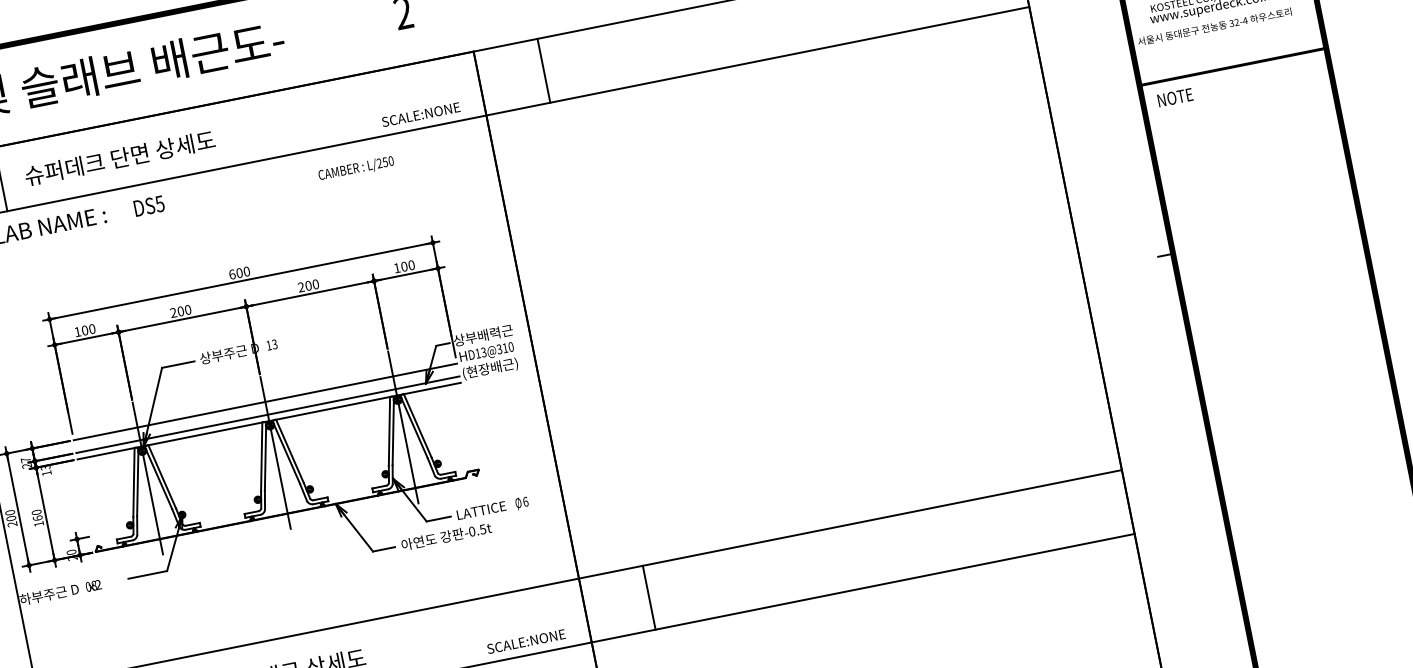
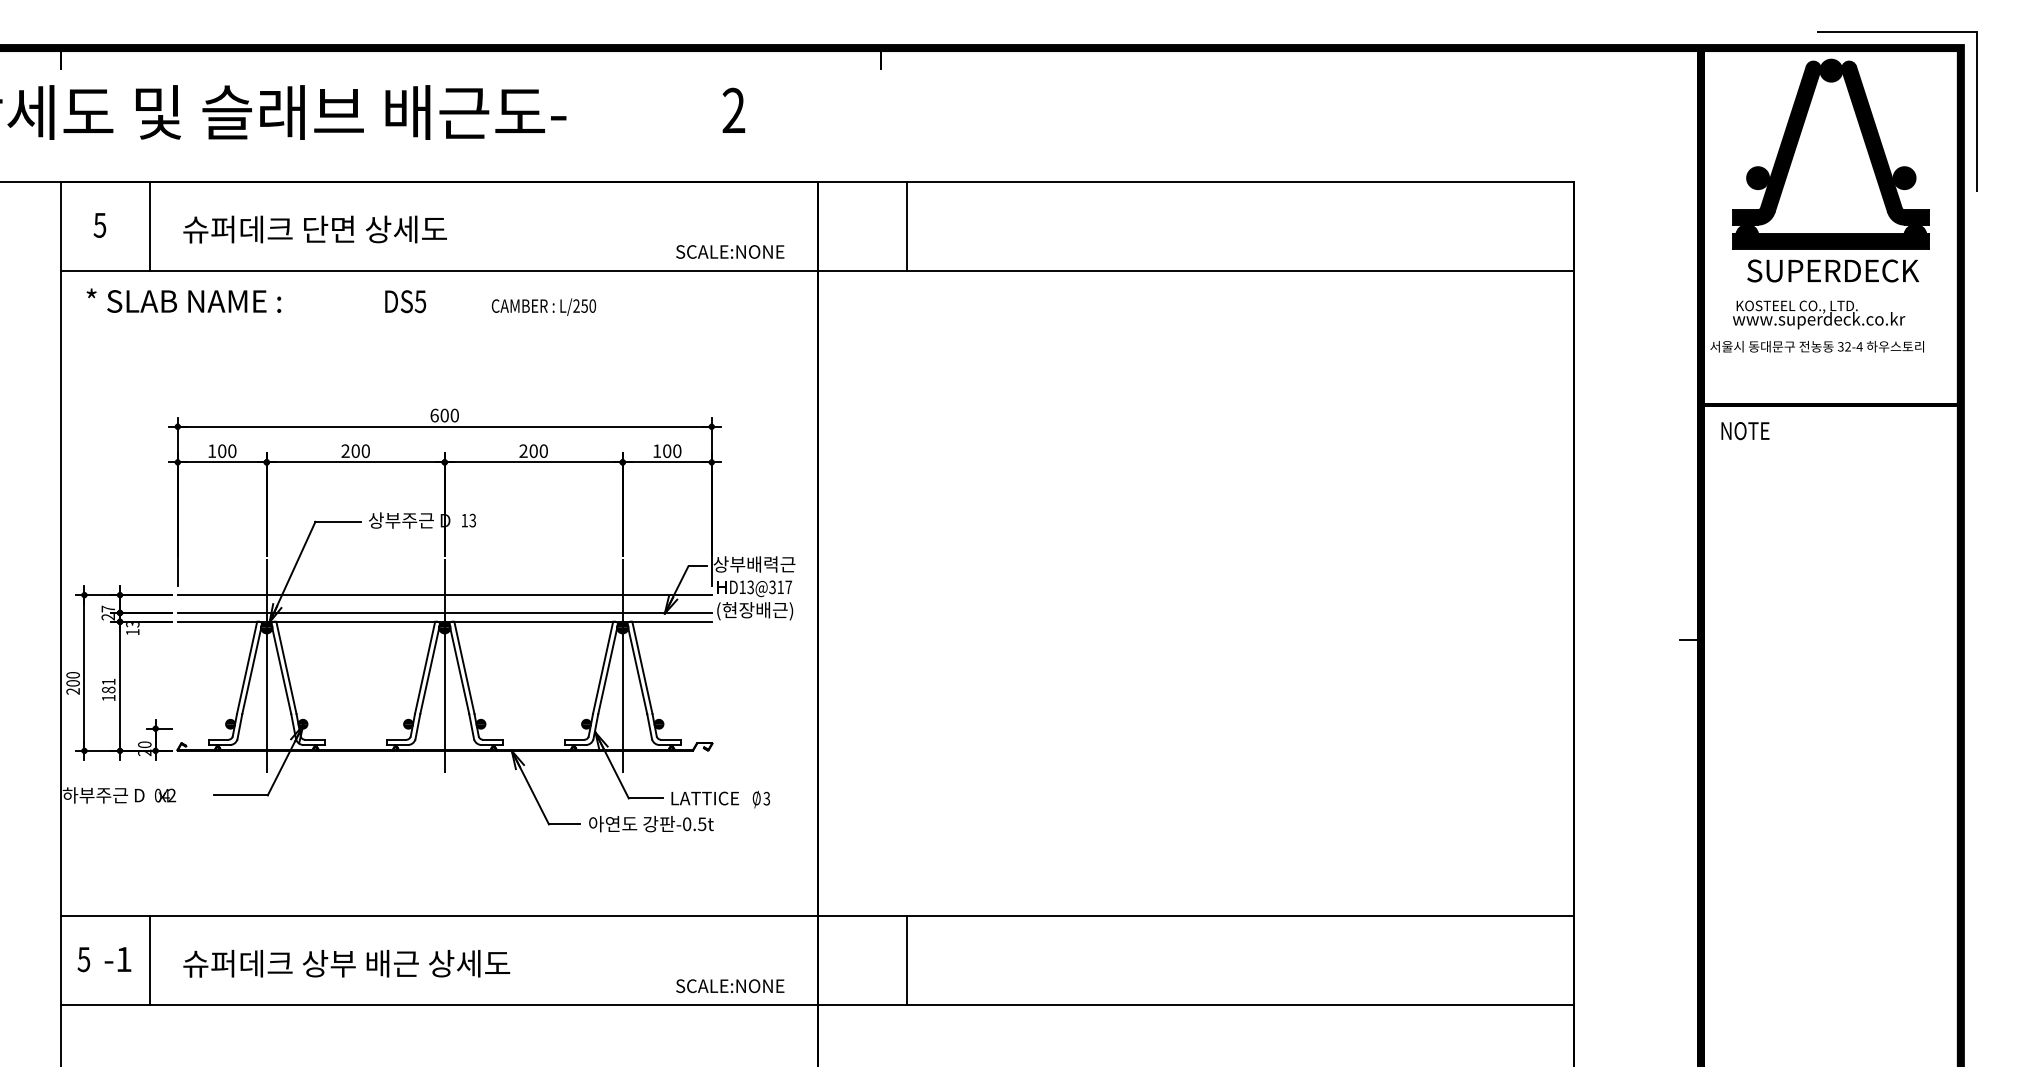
text: (355, 168) -> (543, 306), moved
text: (149, 206) -> (405, 301), moved
text: (511, 347) -> (788, 587), D13@310 -> D13@317
text: (525, 501) -> (766, 798), 6 -> 3
text: (37, 515) -> (108, 685), 160 -> 181
text: (93, 585) -> (165, 795), 08 -> 04

